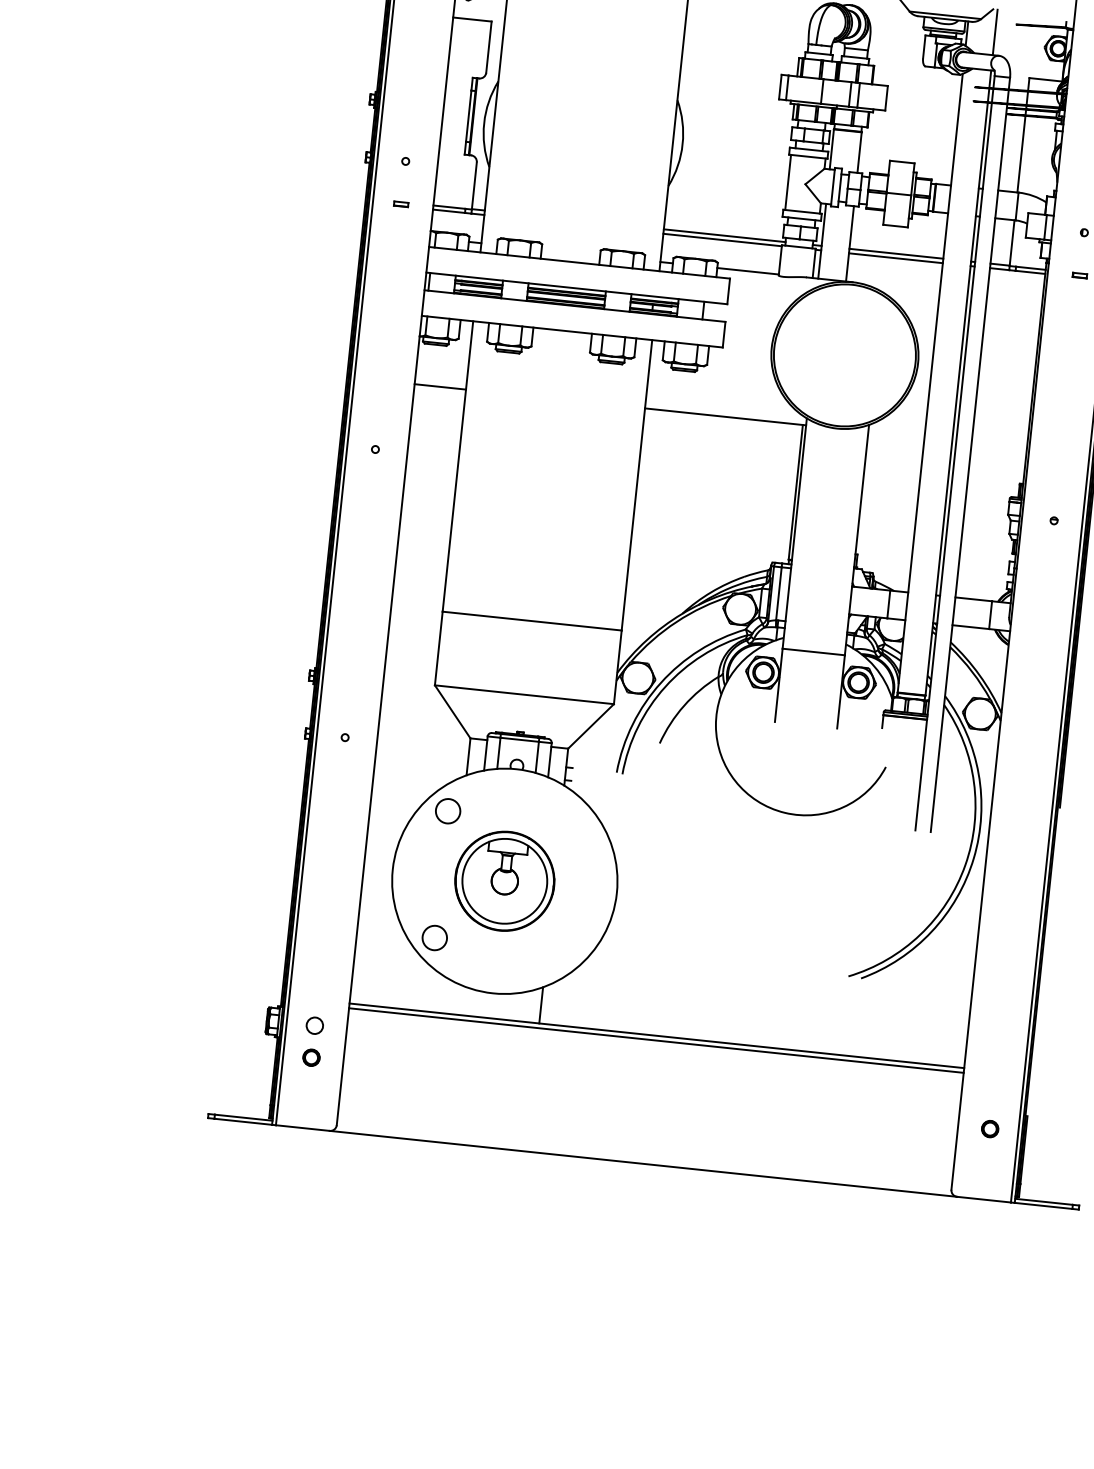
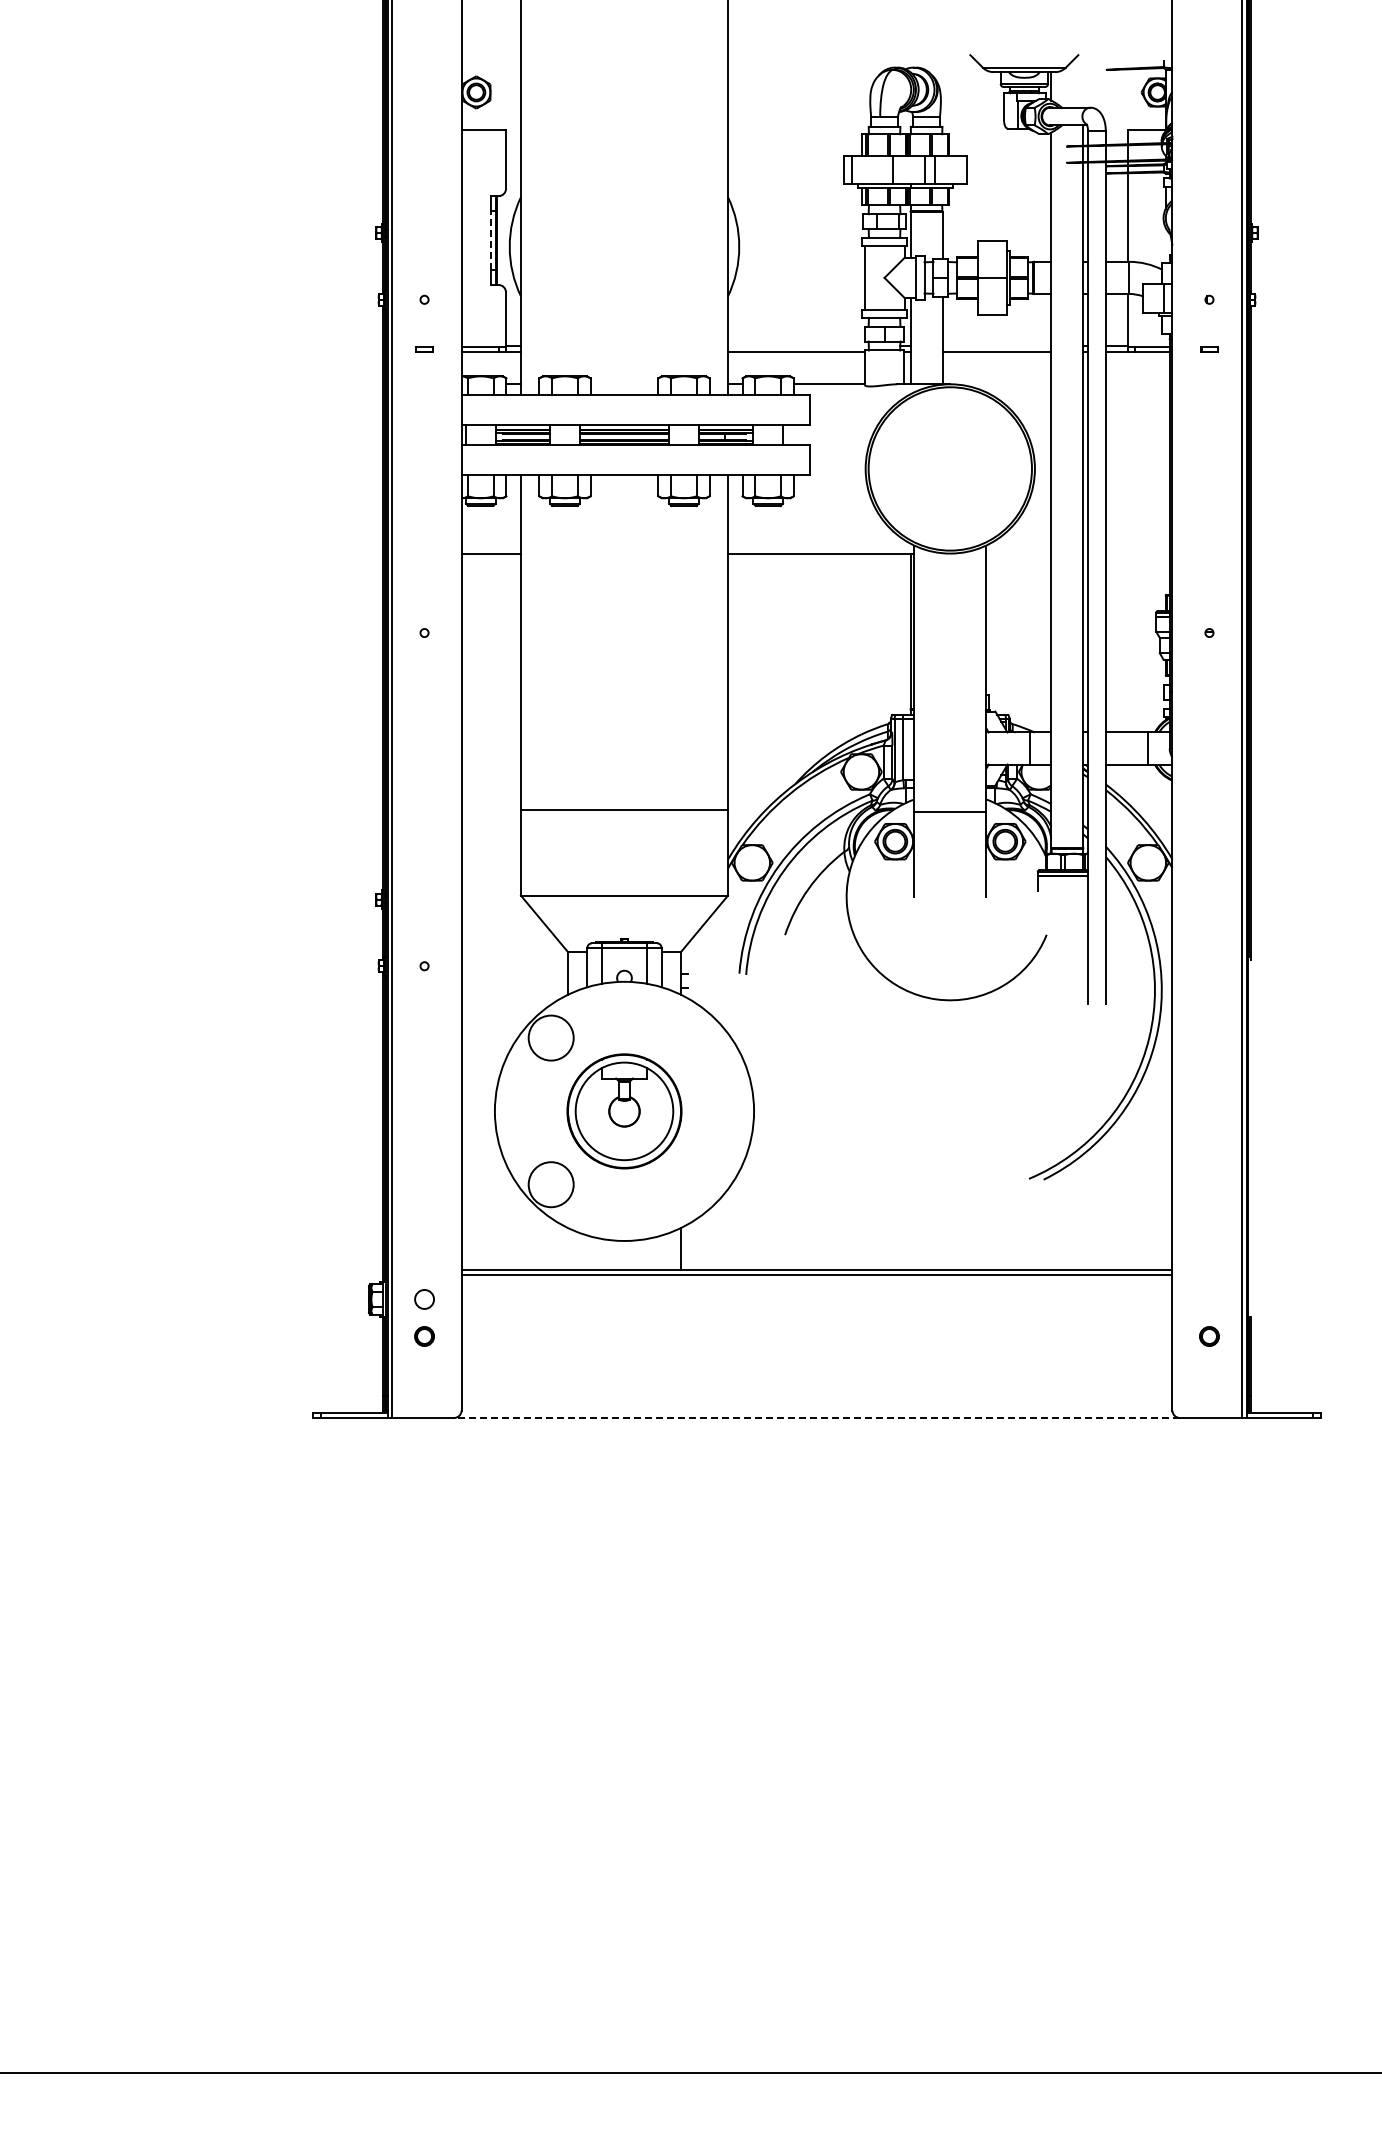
line: (995, 32) -> (1083, 81), removed
line: (468, 116) -> (491, 240), solid -> dashed
line: (724, 235) -> (798, 346), removed
line: (896, 253) -> (996, 346), removed
circle: (448, 811) -> (551, 1038), size x1.6
circle: (435, 937) -> (551, 1184), size x1.6
line: (643, 1163) -> (817, 1417), solid -> dashed

